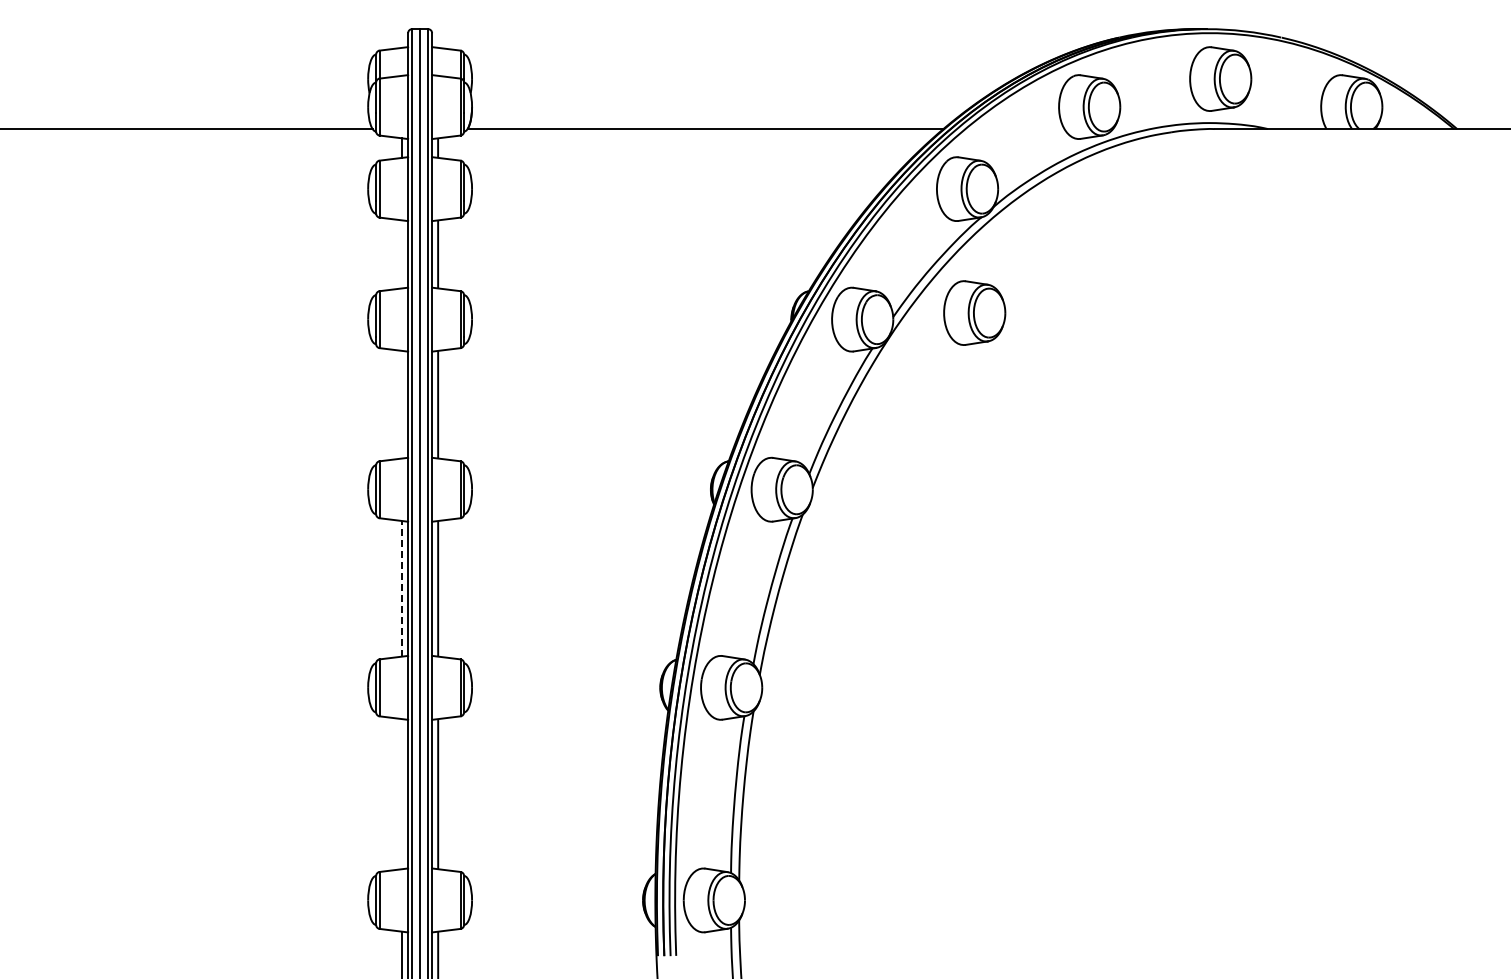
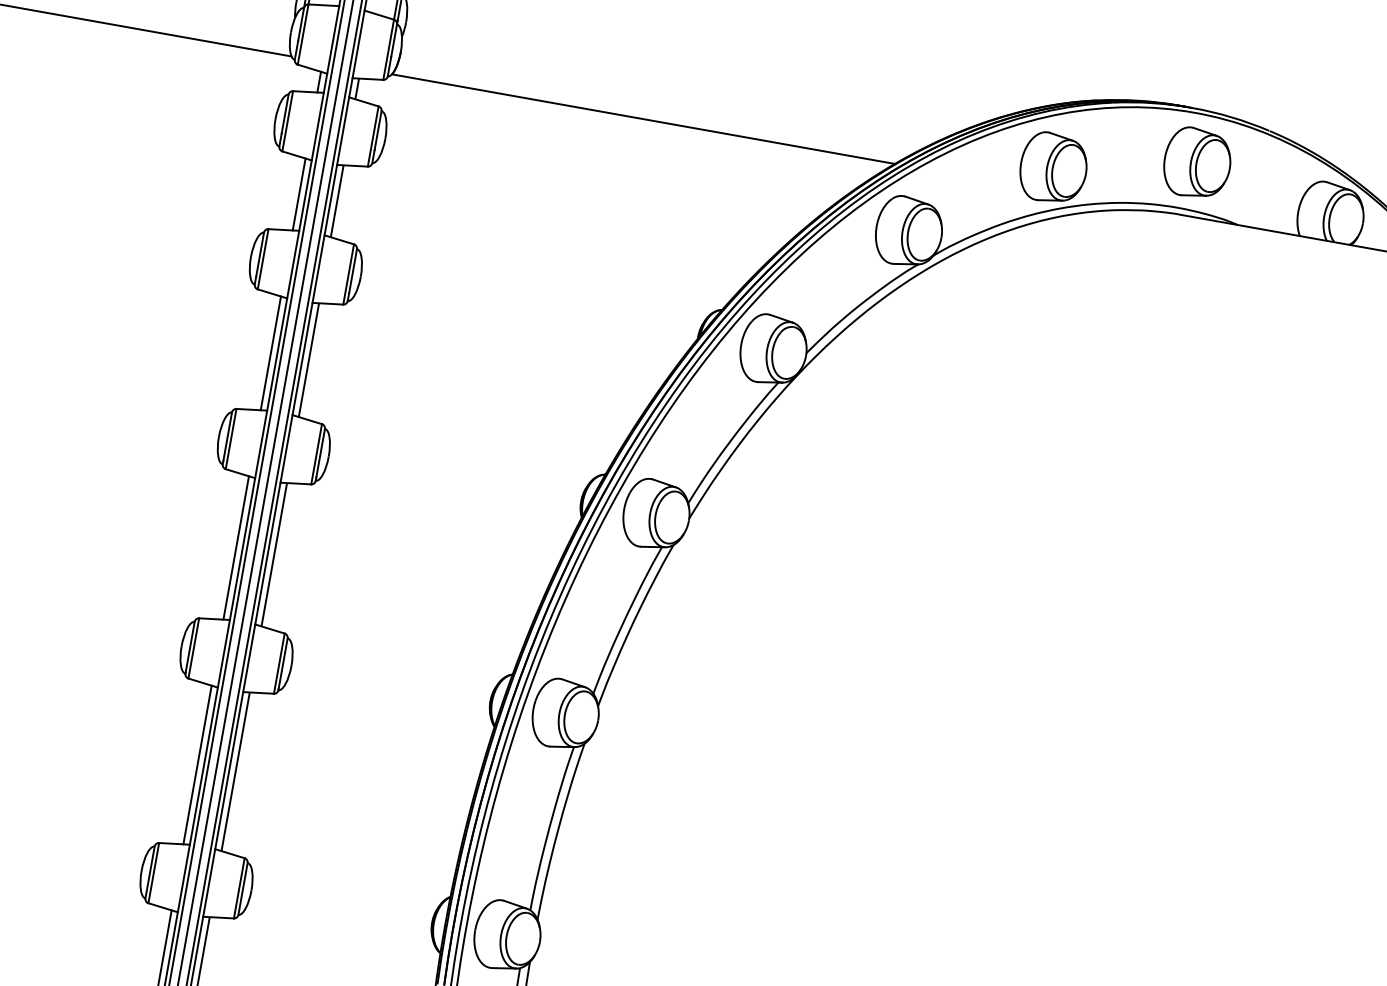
line: (402, 254) -> (299, 194), added
part: (974, 312) -> (893, 363), removed
line: (402, 404) -> (271, 353), added
line: (402, 588) -> (236, 547), dashed -> solid
line: (402, 794) -> (197, 765), added

